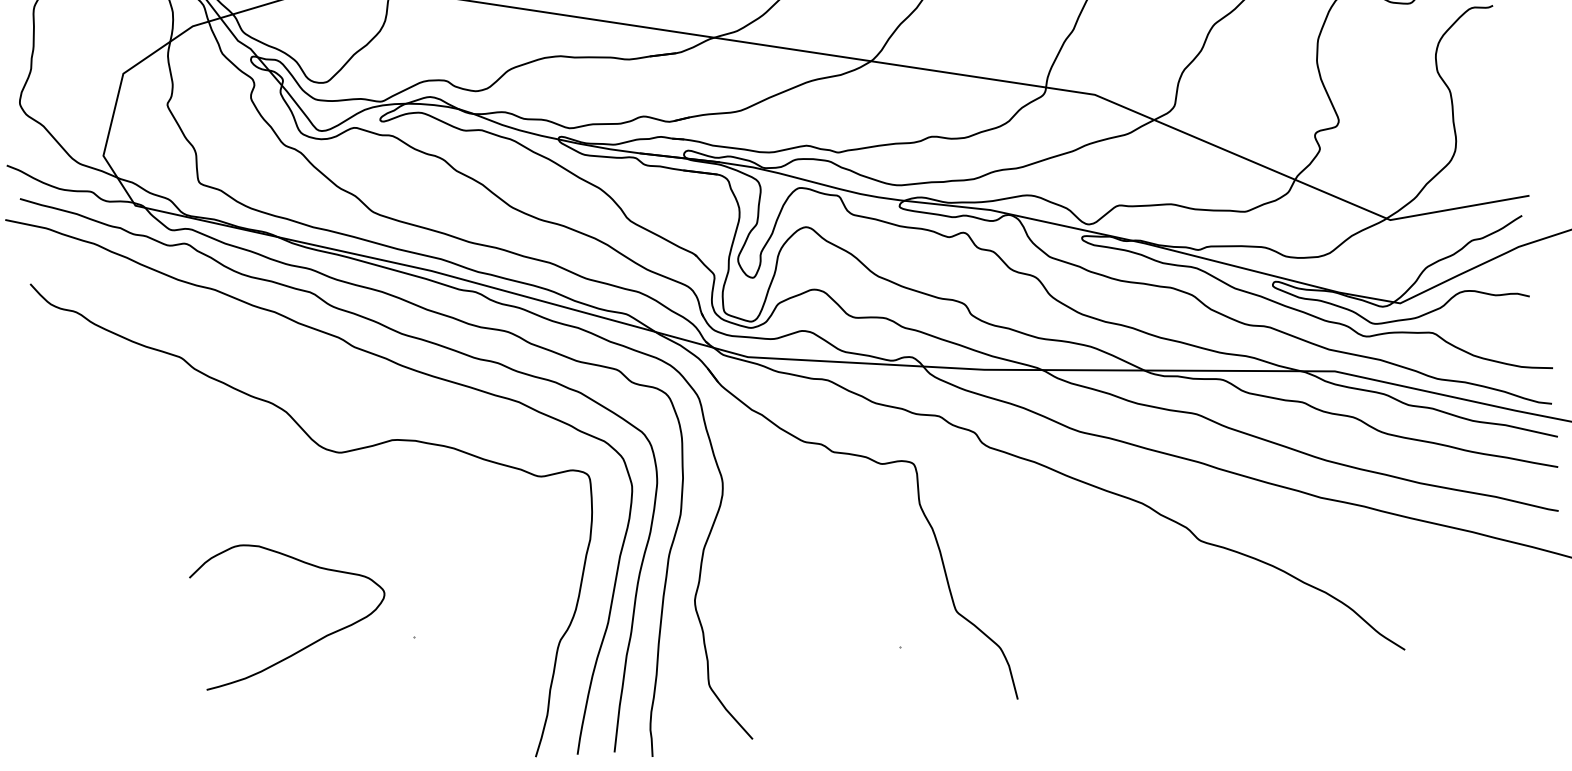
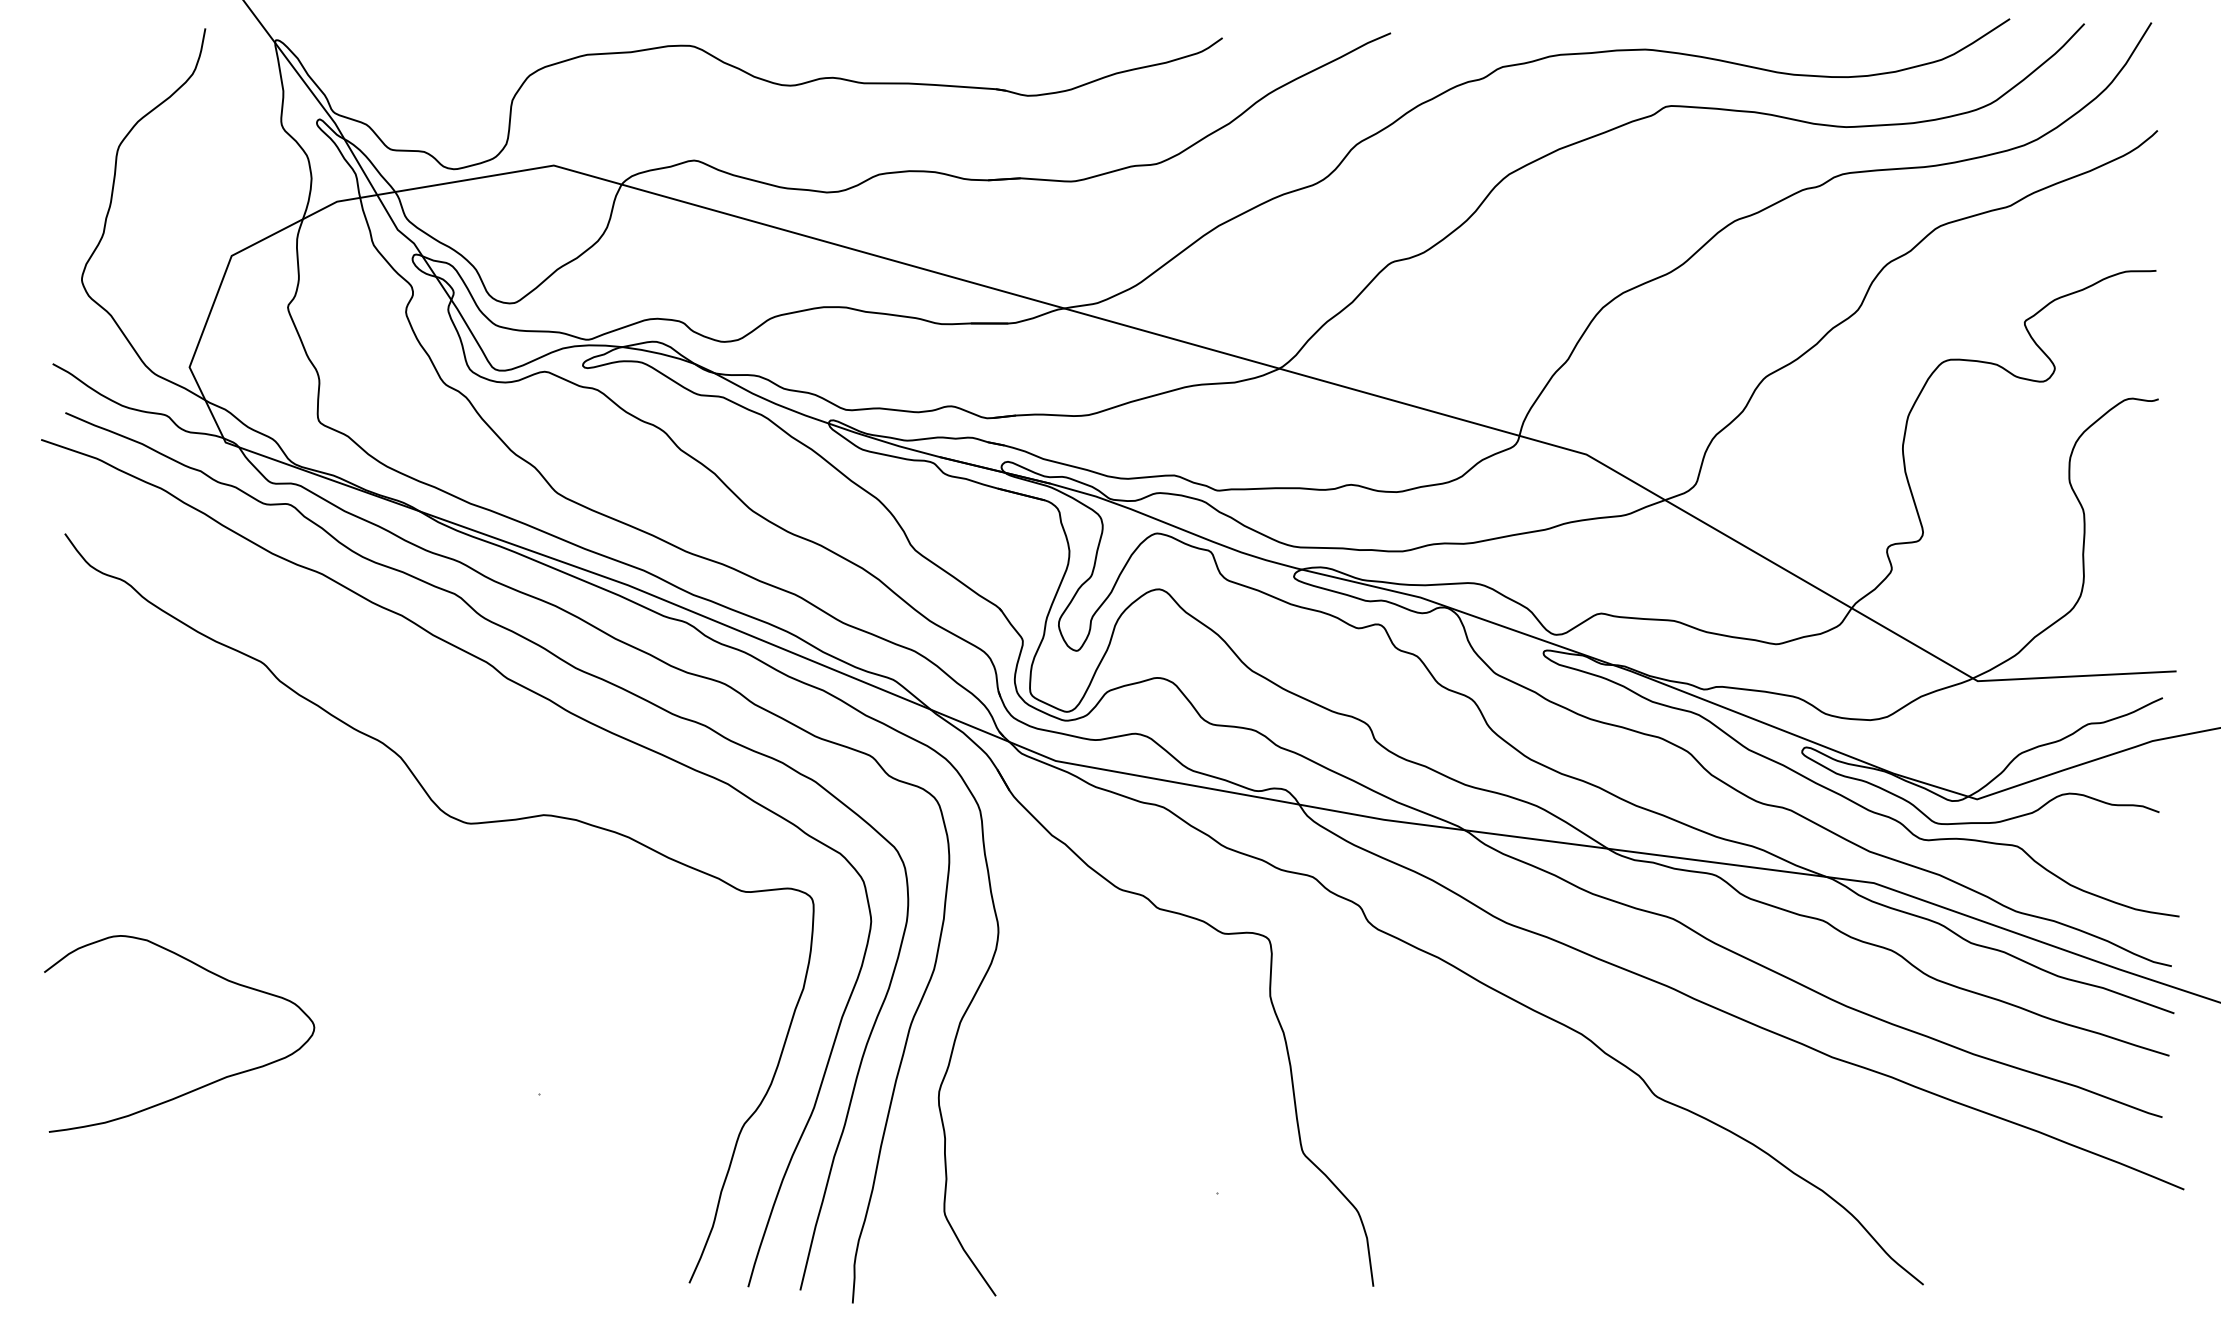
curve: (309, 644) -> (200, 1086), moved

